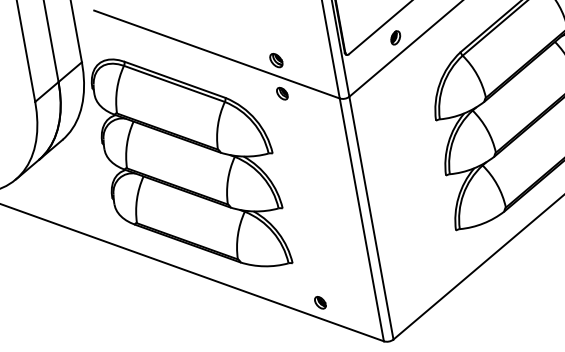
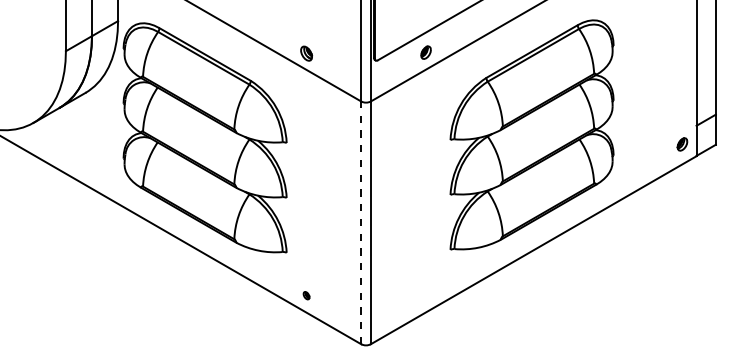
part: (282, 93) -> (306, 86), removed
line: (362, 219) -> (361, 222), solid -> dashed
part: (320, 302) -> (306, 295), size x0.6

